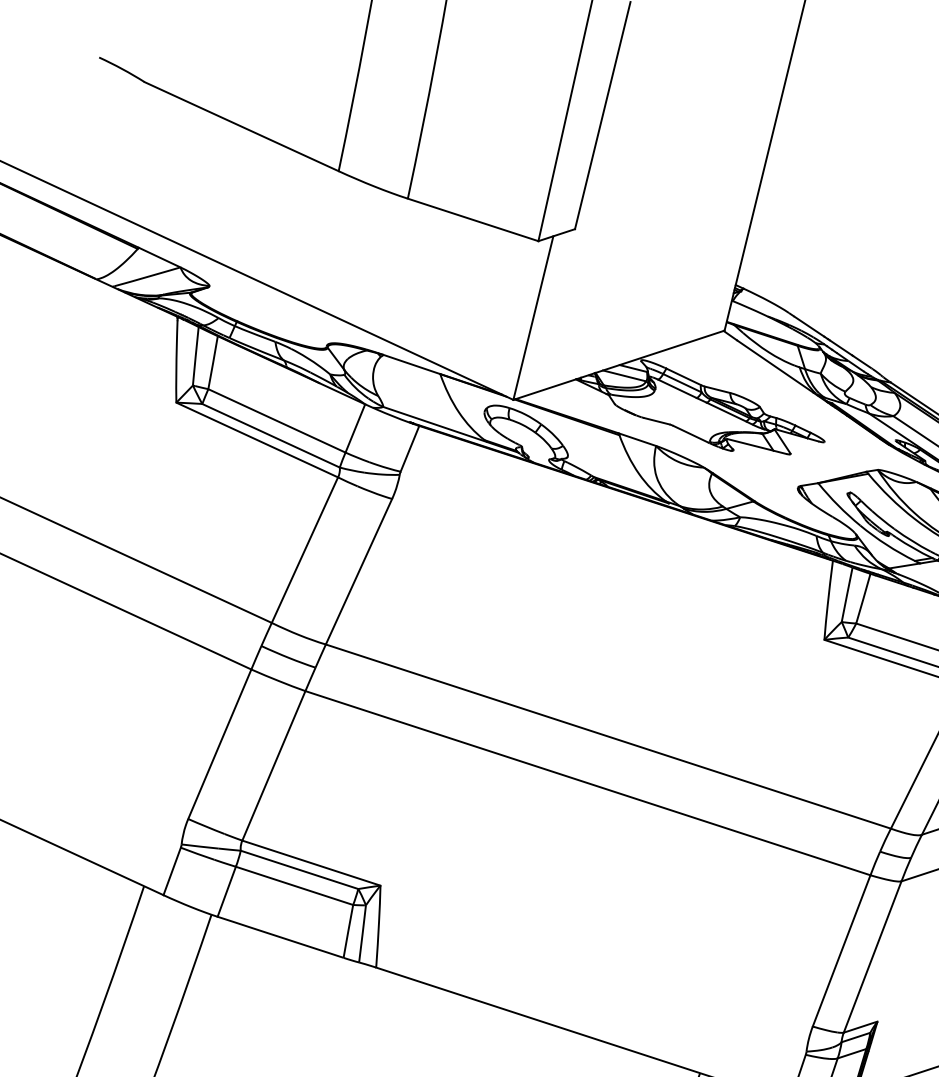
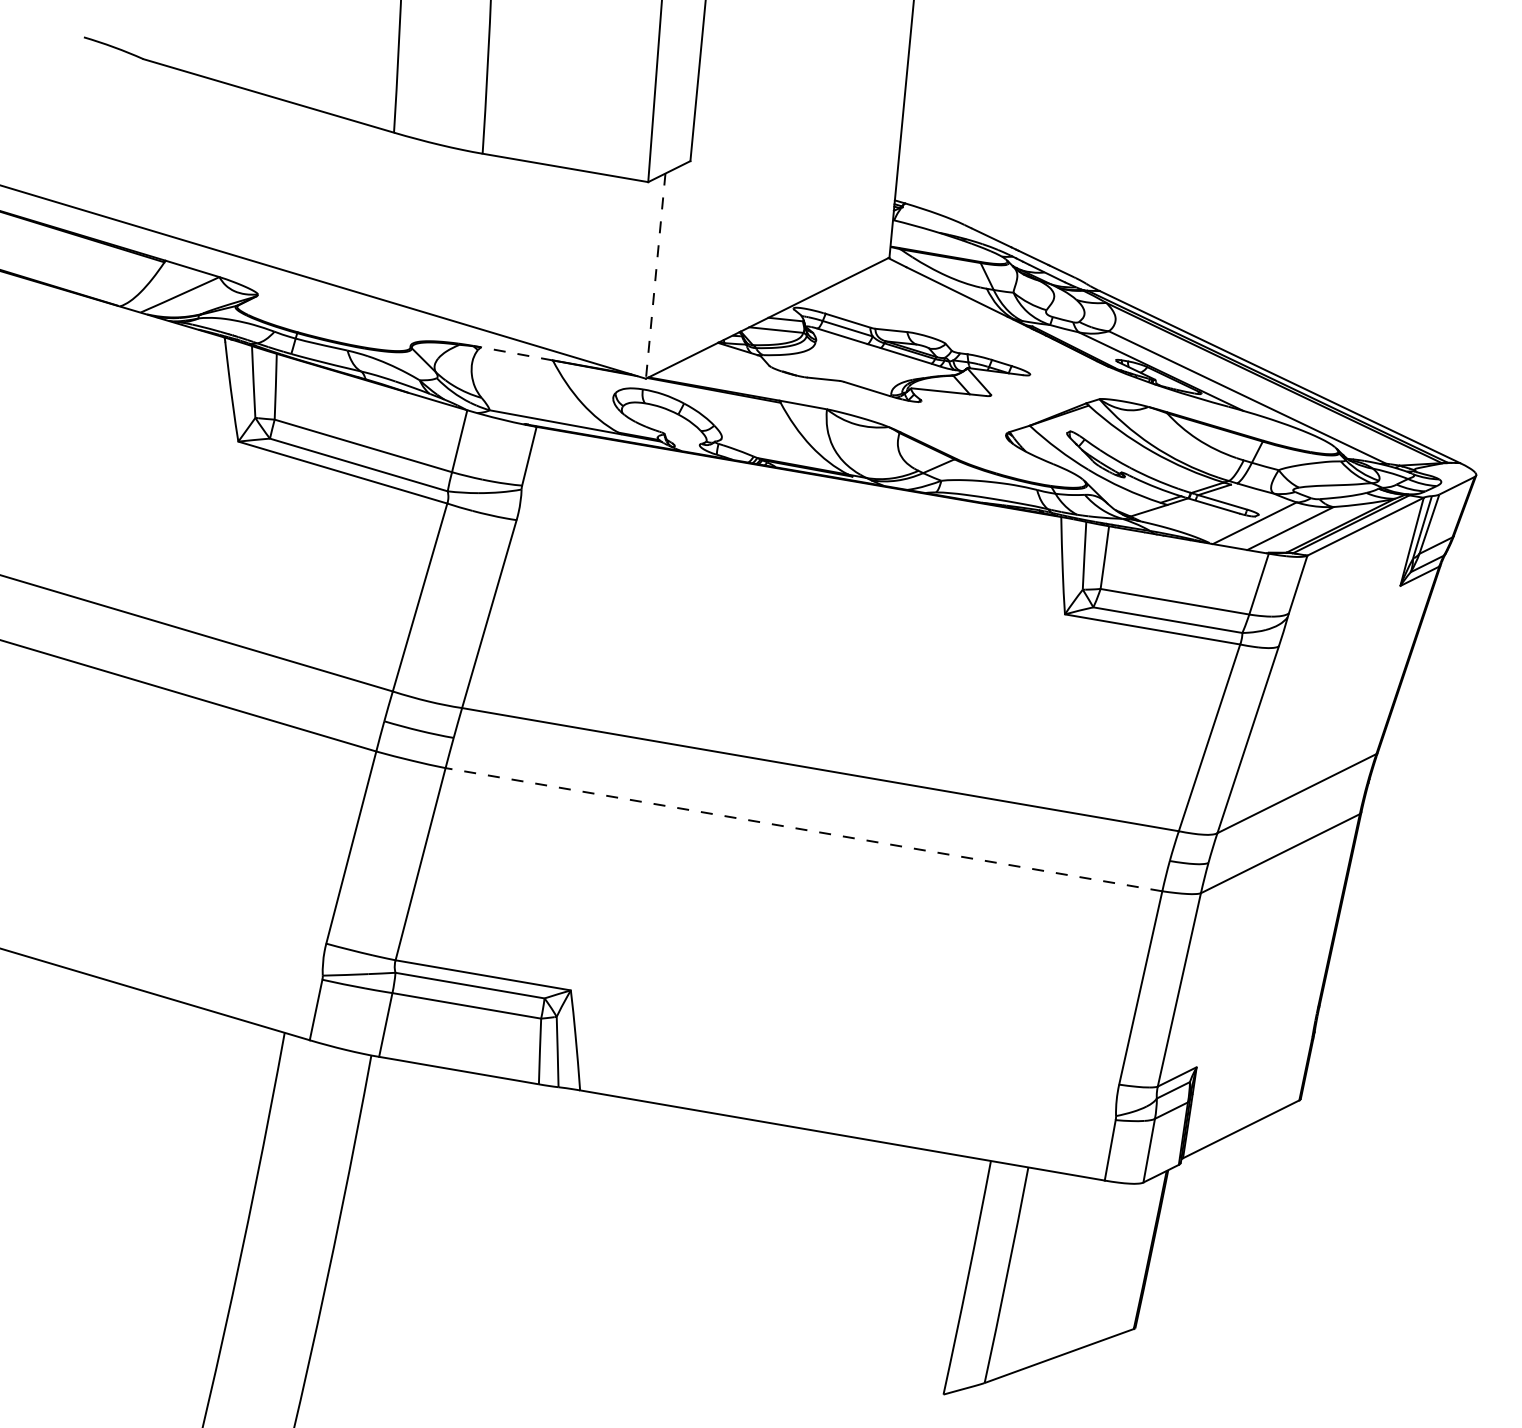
line: (533, 318) -> (655, 276), solid -> dashed
line: (411, 364) -> (516, 353), solid -> dashed
line: (587, 782) -> (803, 829), solid -> dashed

